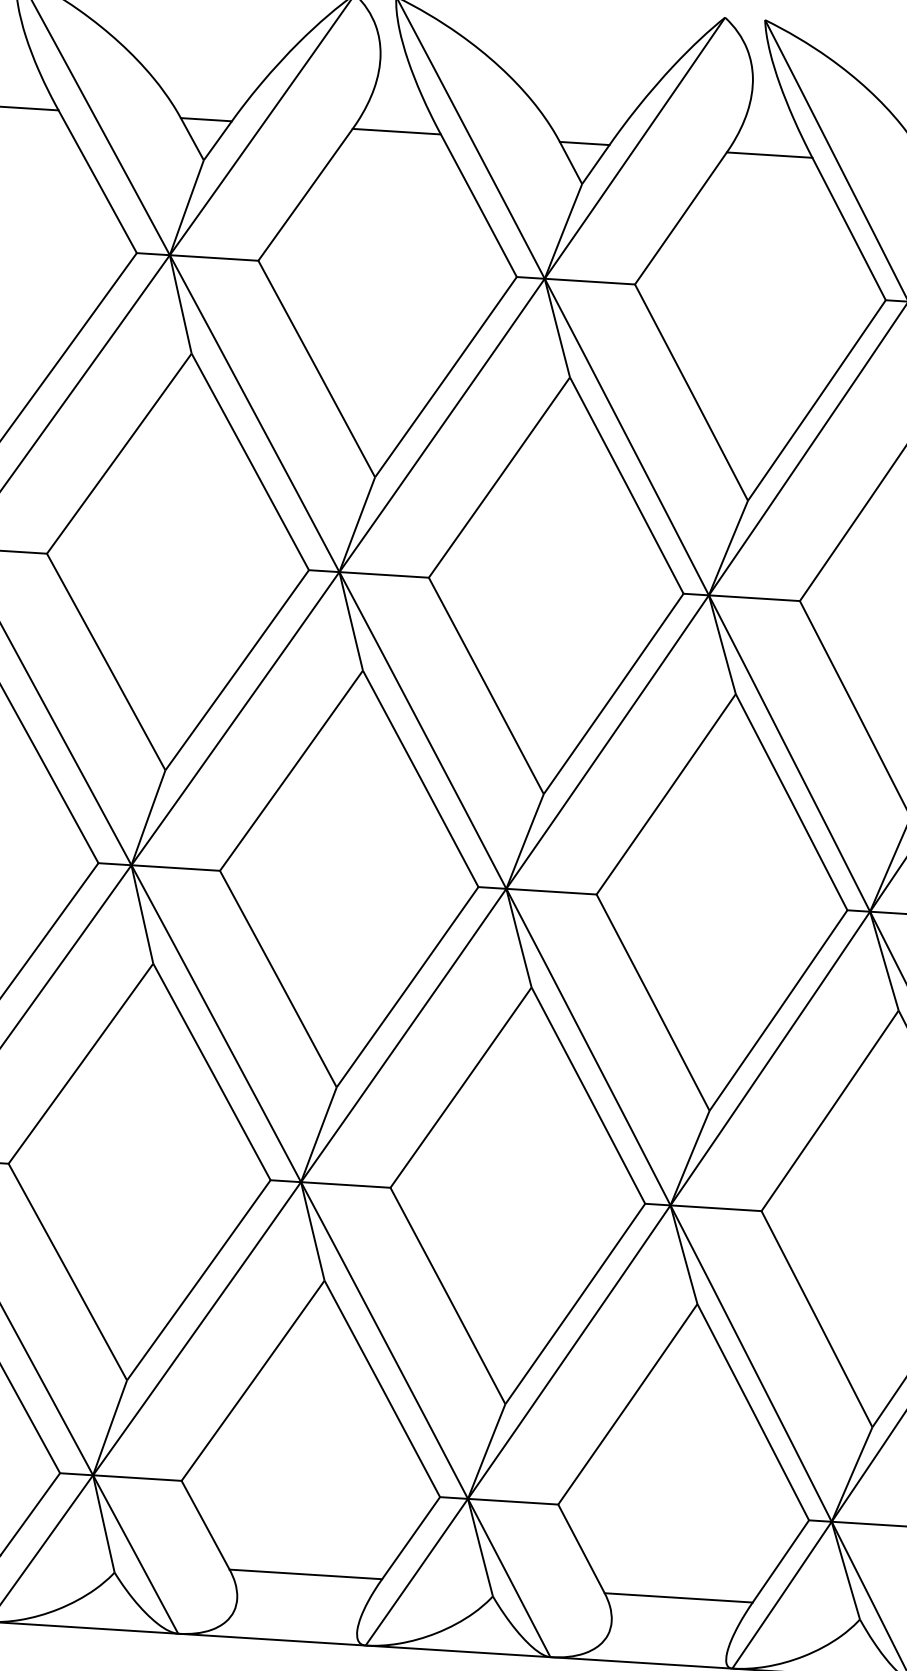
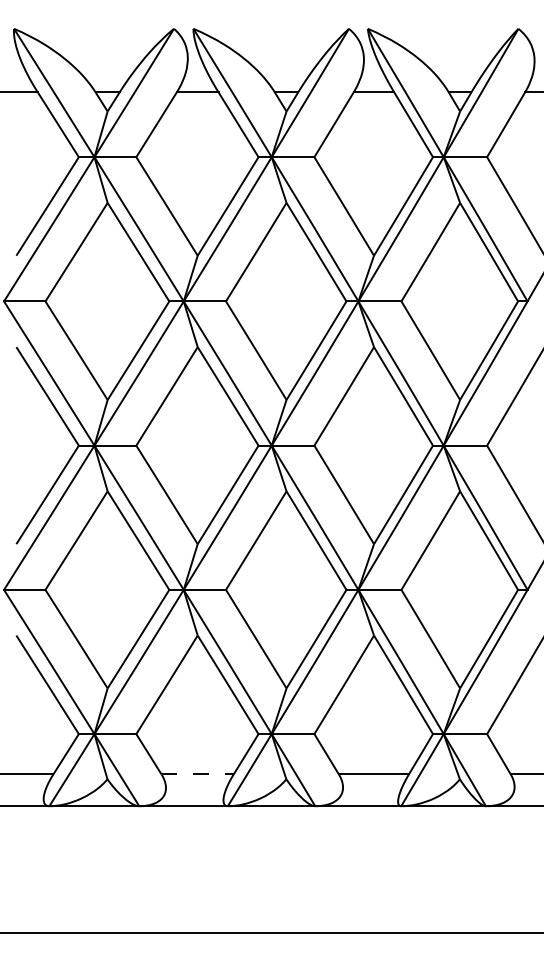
line: (307, 1574) -> (198, 774), solid -> dashed

